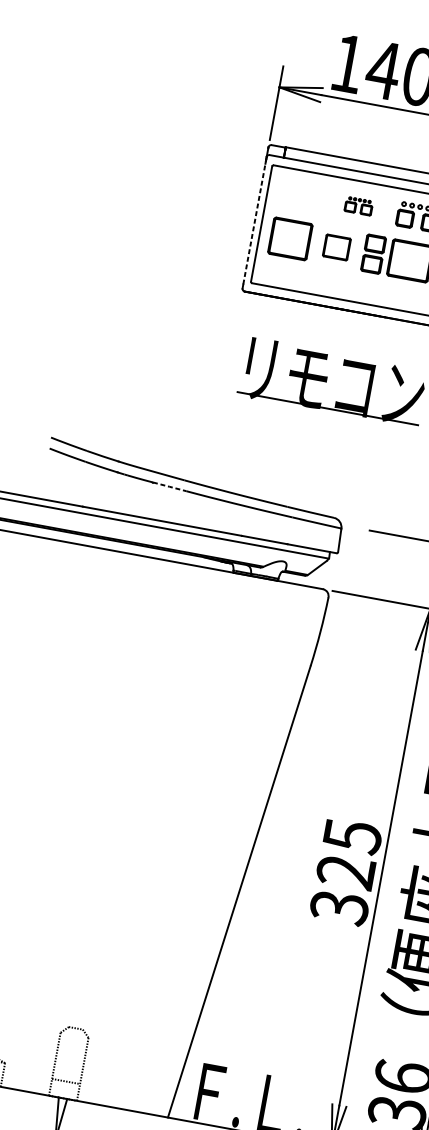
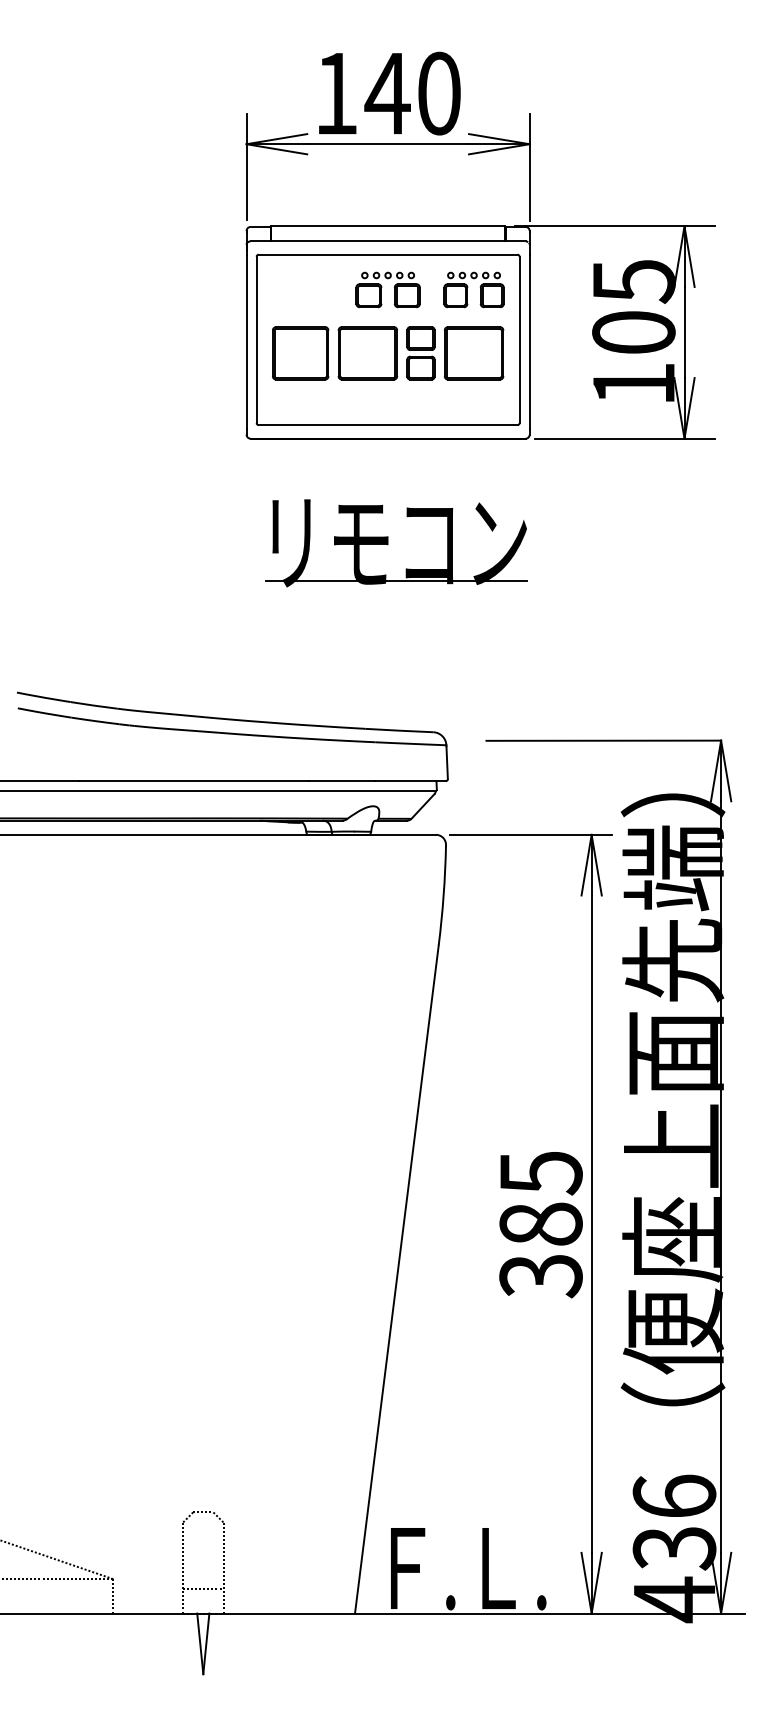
part: (358, 205) -> (387, 289), size x1.67
line: (254, 223) -> (246, 341), dashed -> solid
part: (336, 247) -> (367, 353), size x1.67
line: (169, 487) -> (195, 731), dashed -> solid
text: (345, 871) -> (540, 1223), 325 -> 385

